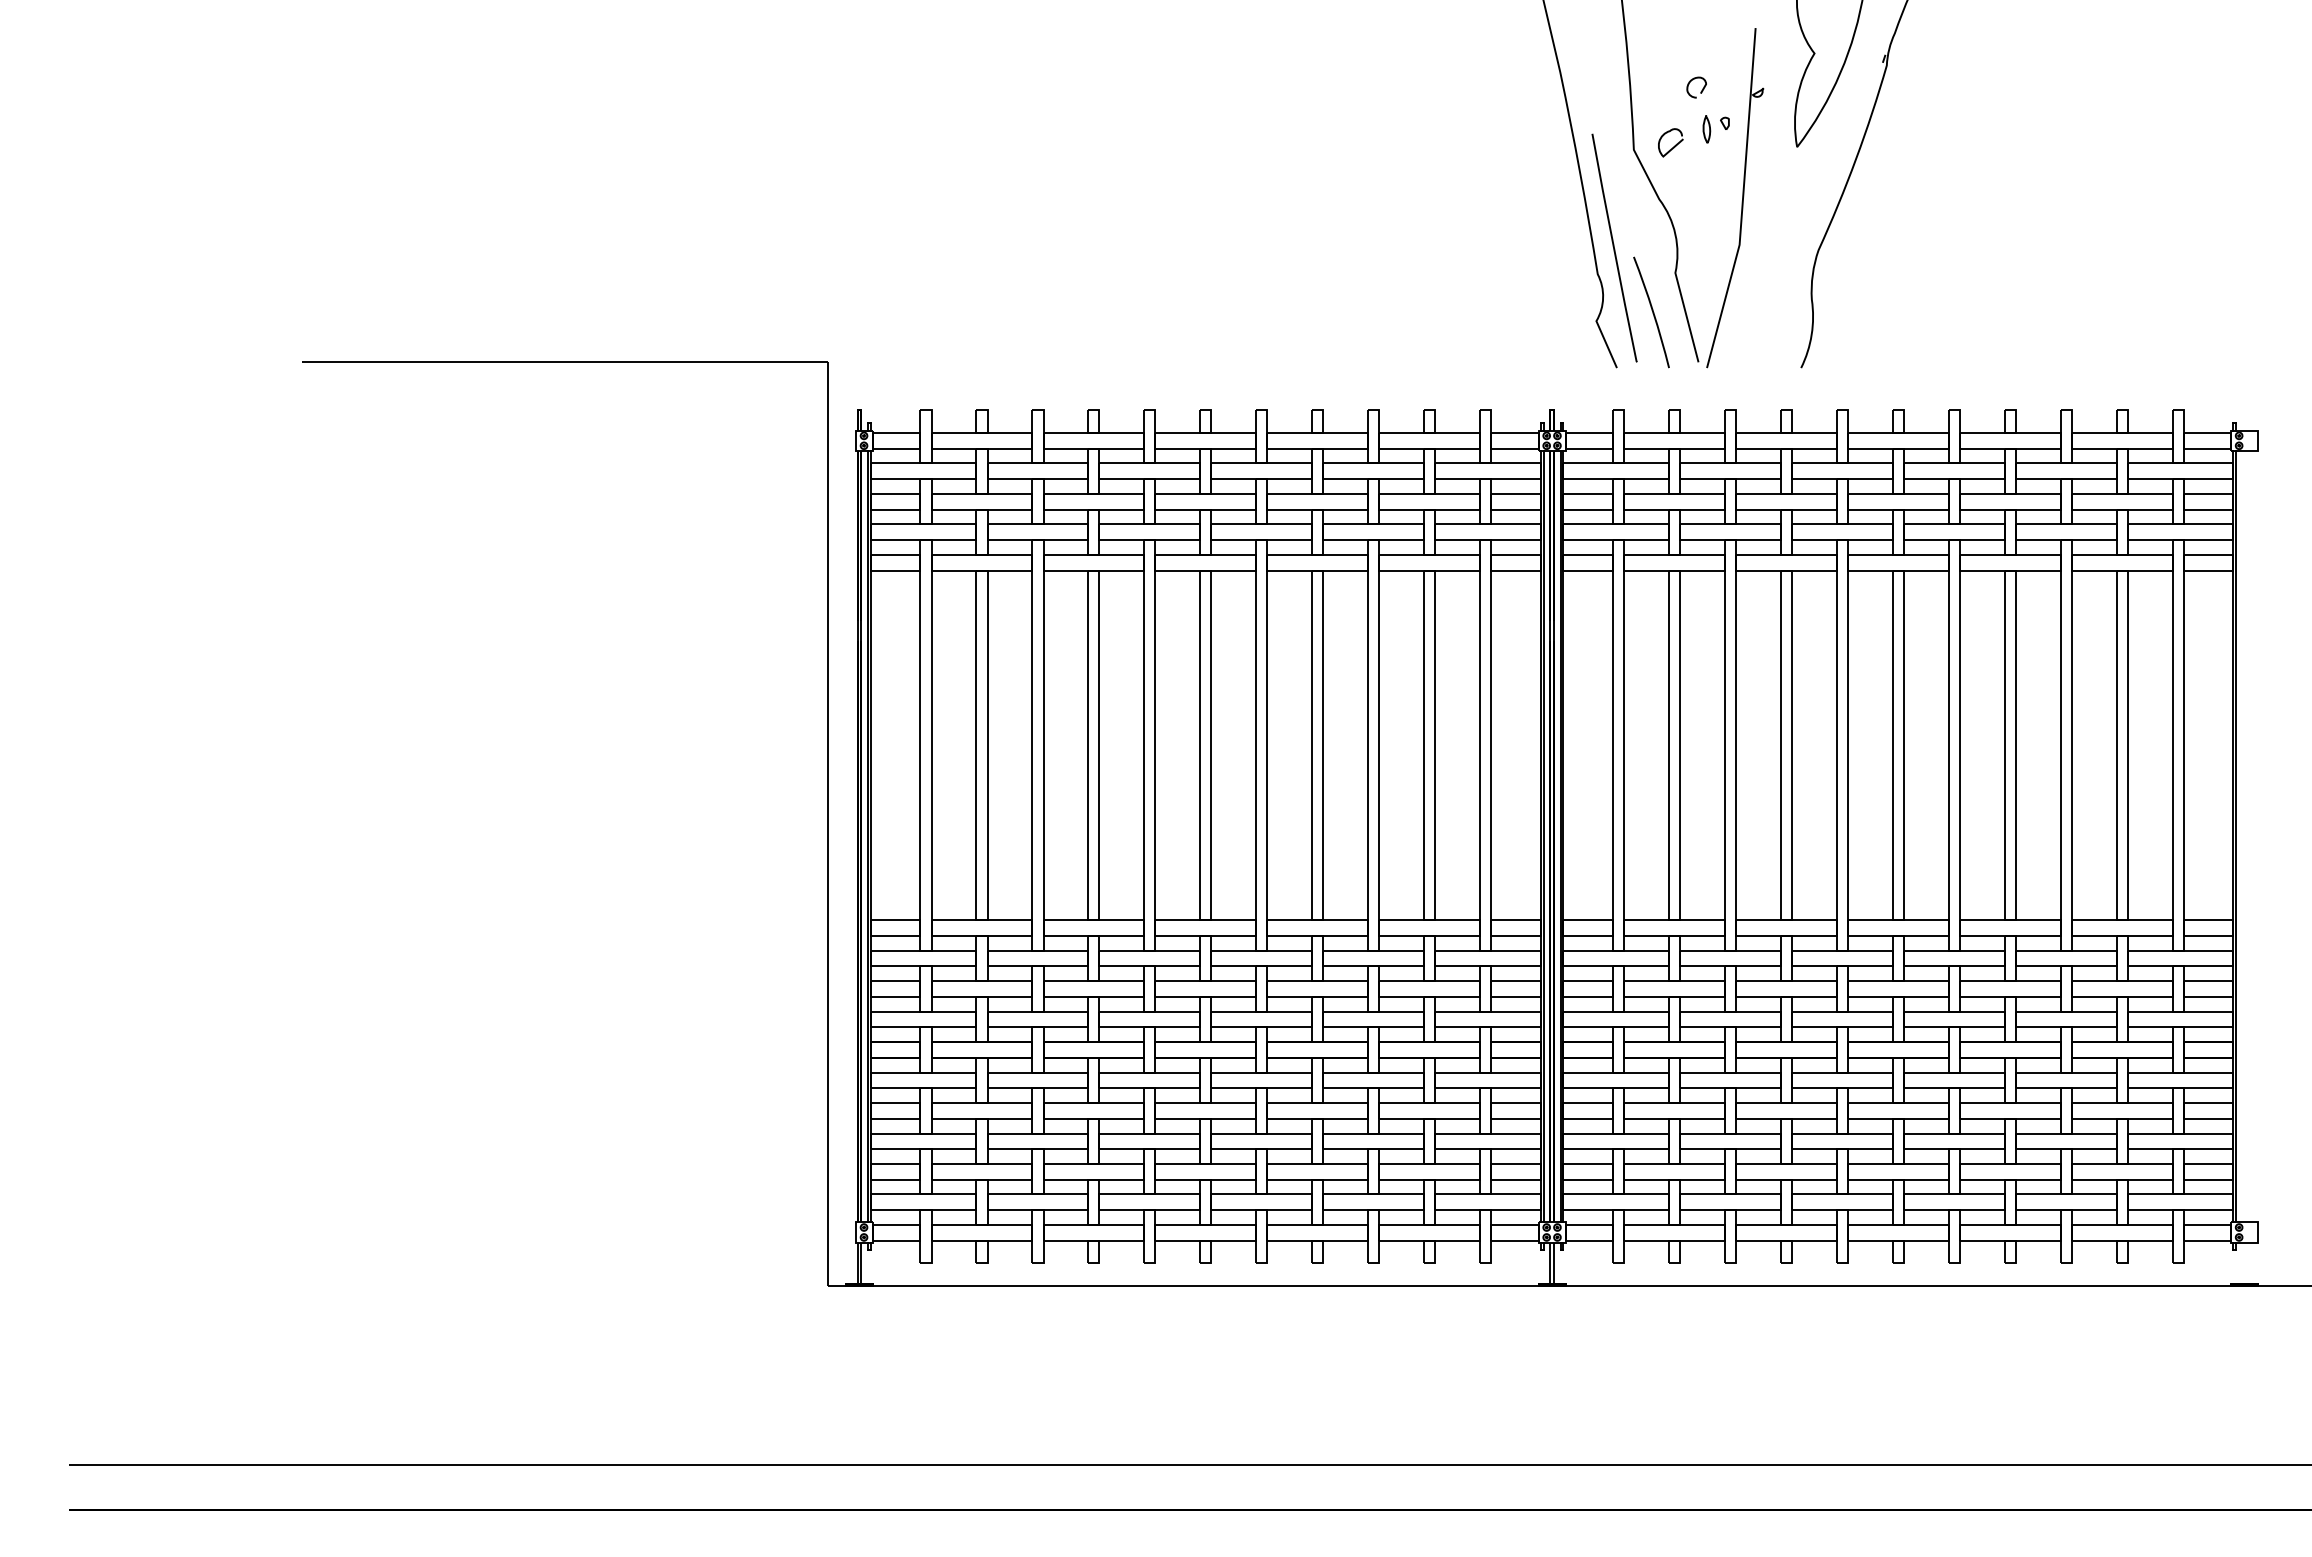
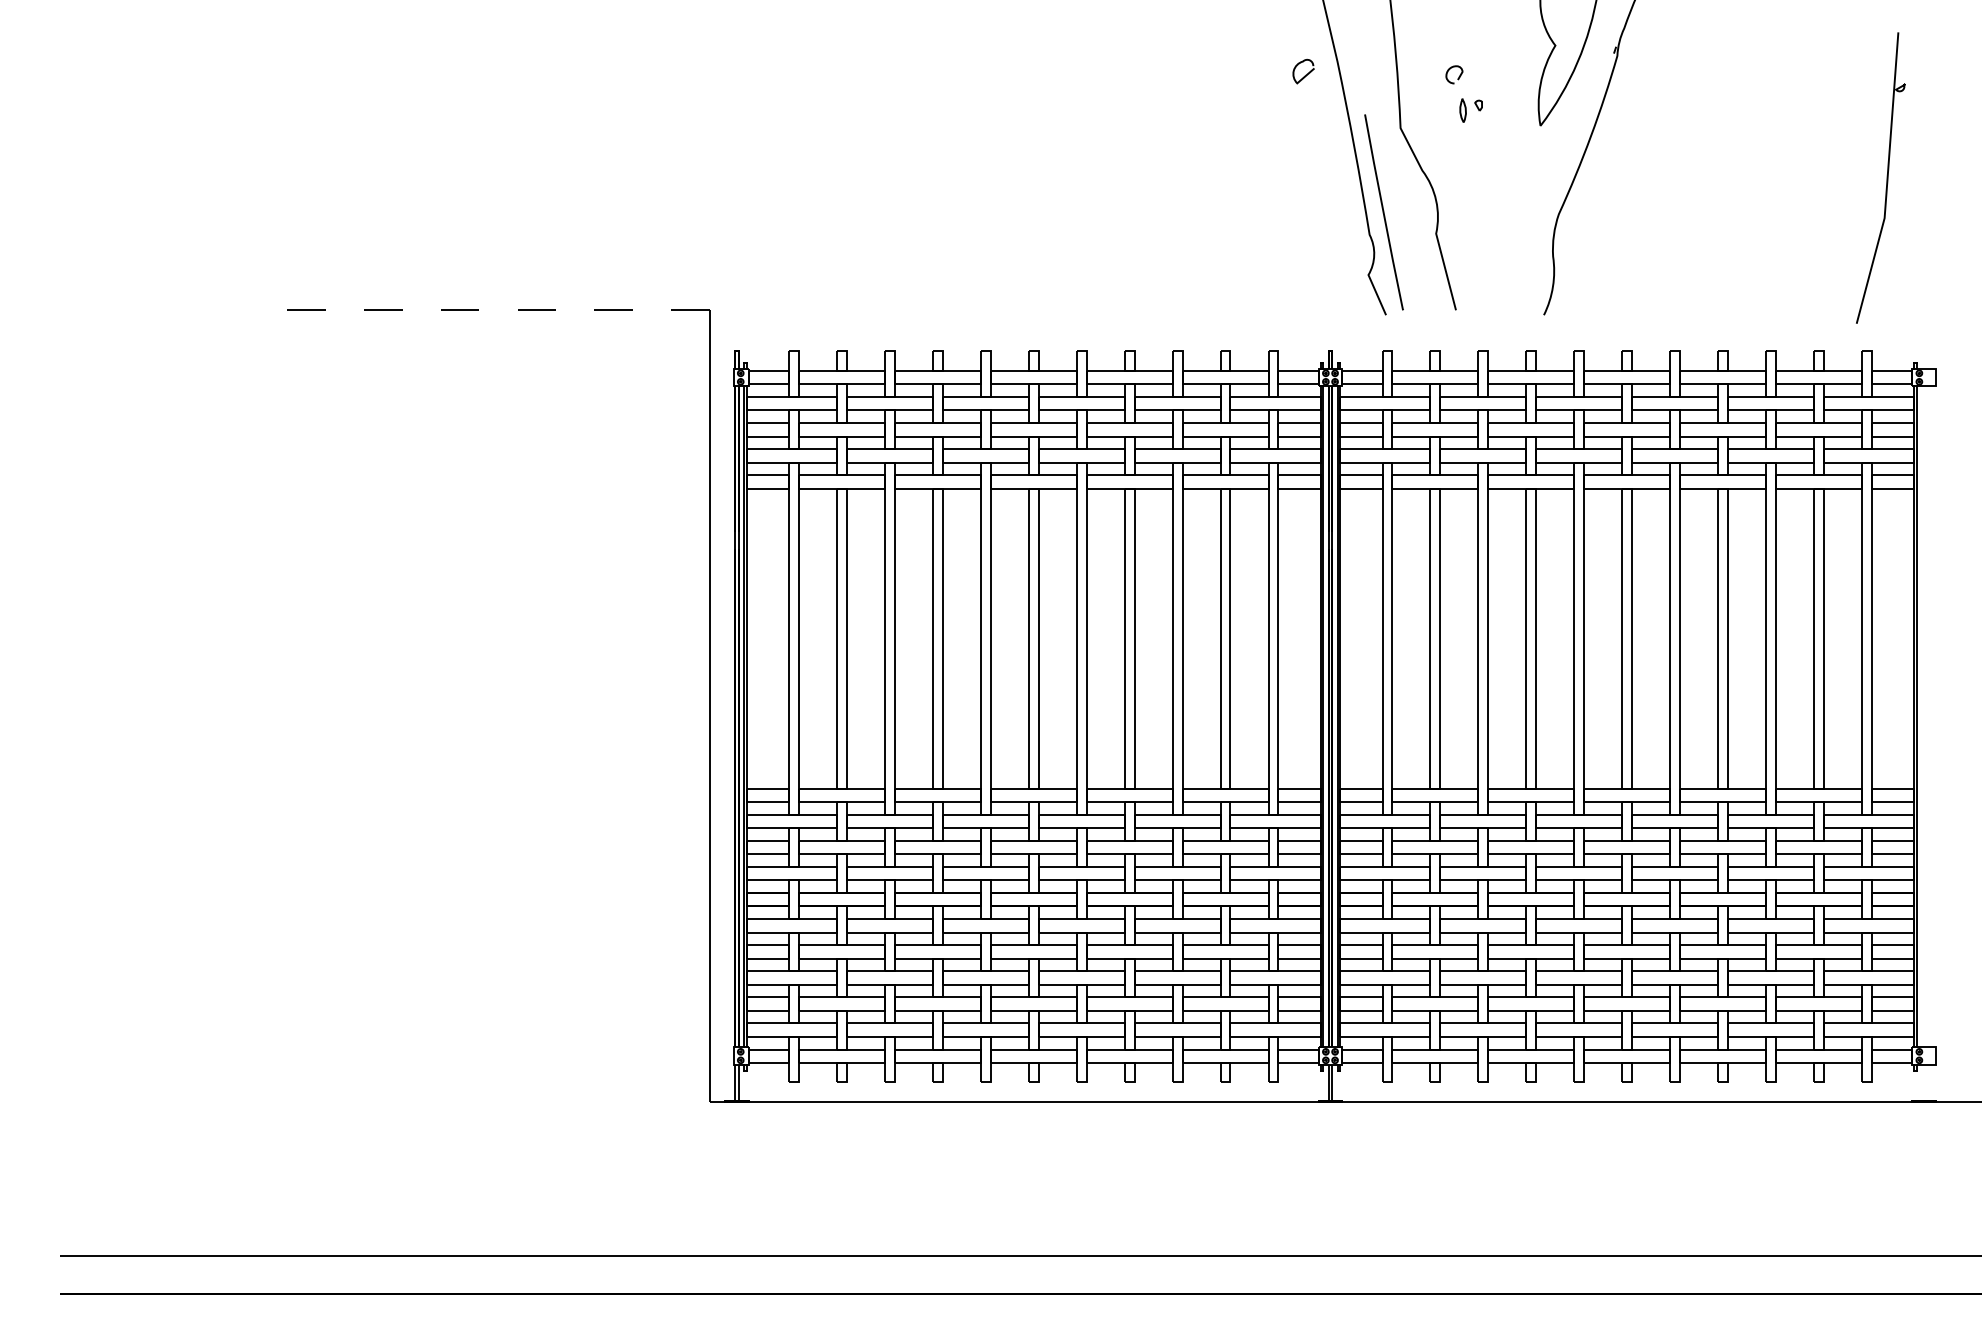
curve: (1674, 145) -> (1306, 73), moved
part: (1741, 201) -> (1886, 181), moved
curve: (1652, 312) -> (1416, 267), removed
line: (564, 361) -> (484, 309), solid -> dashed

